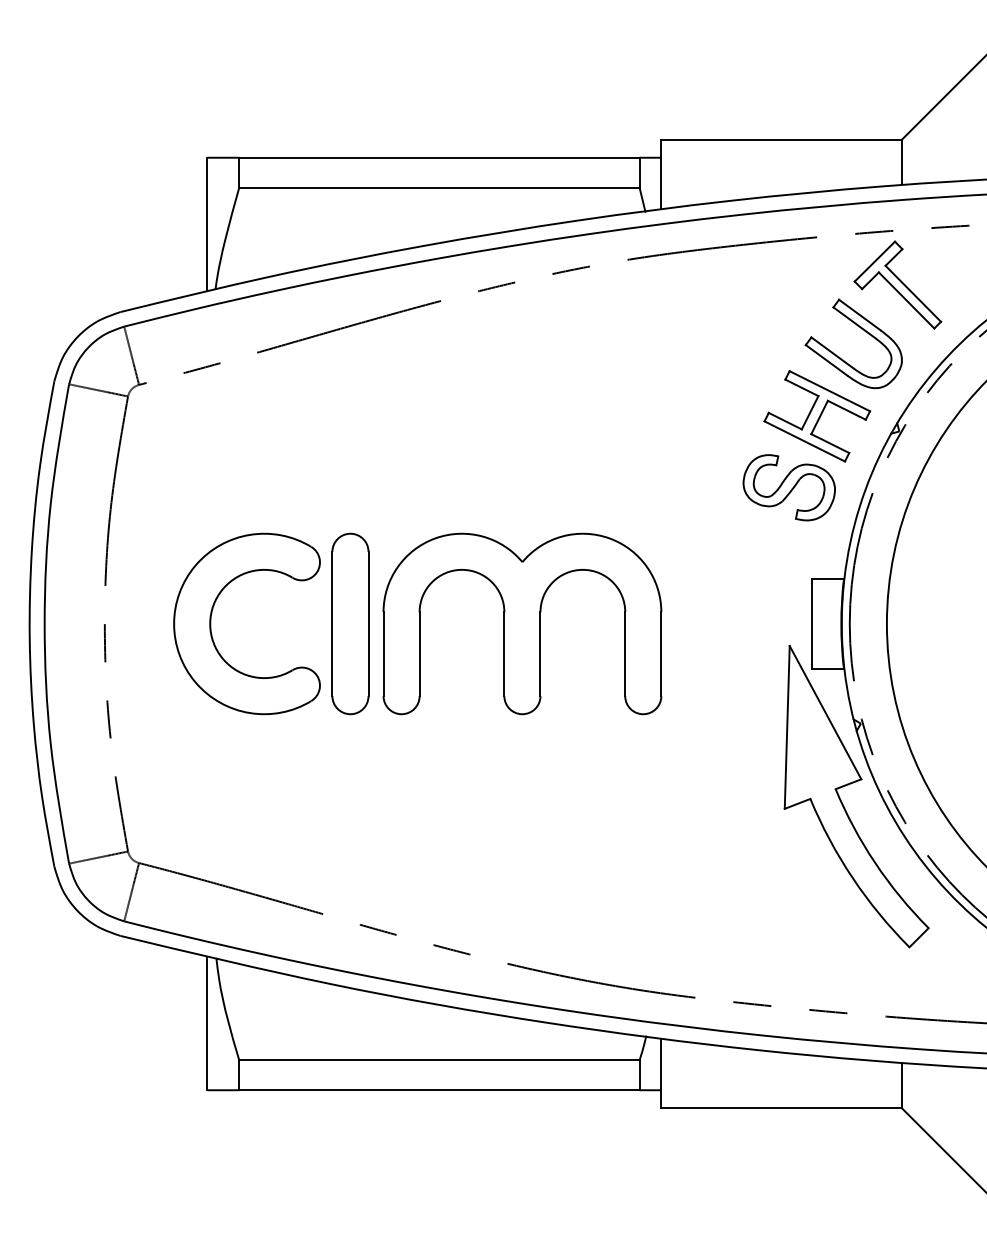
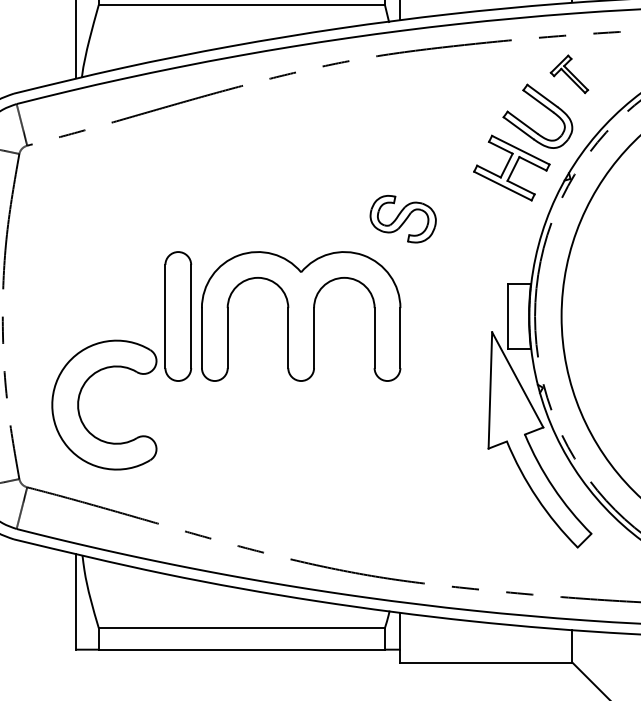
part: (897, 284) -> (569, 73), size x0.6
part: (788, 487) -> (402, 219), moved
part: (211, 623) -> (79, 404), moved

